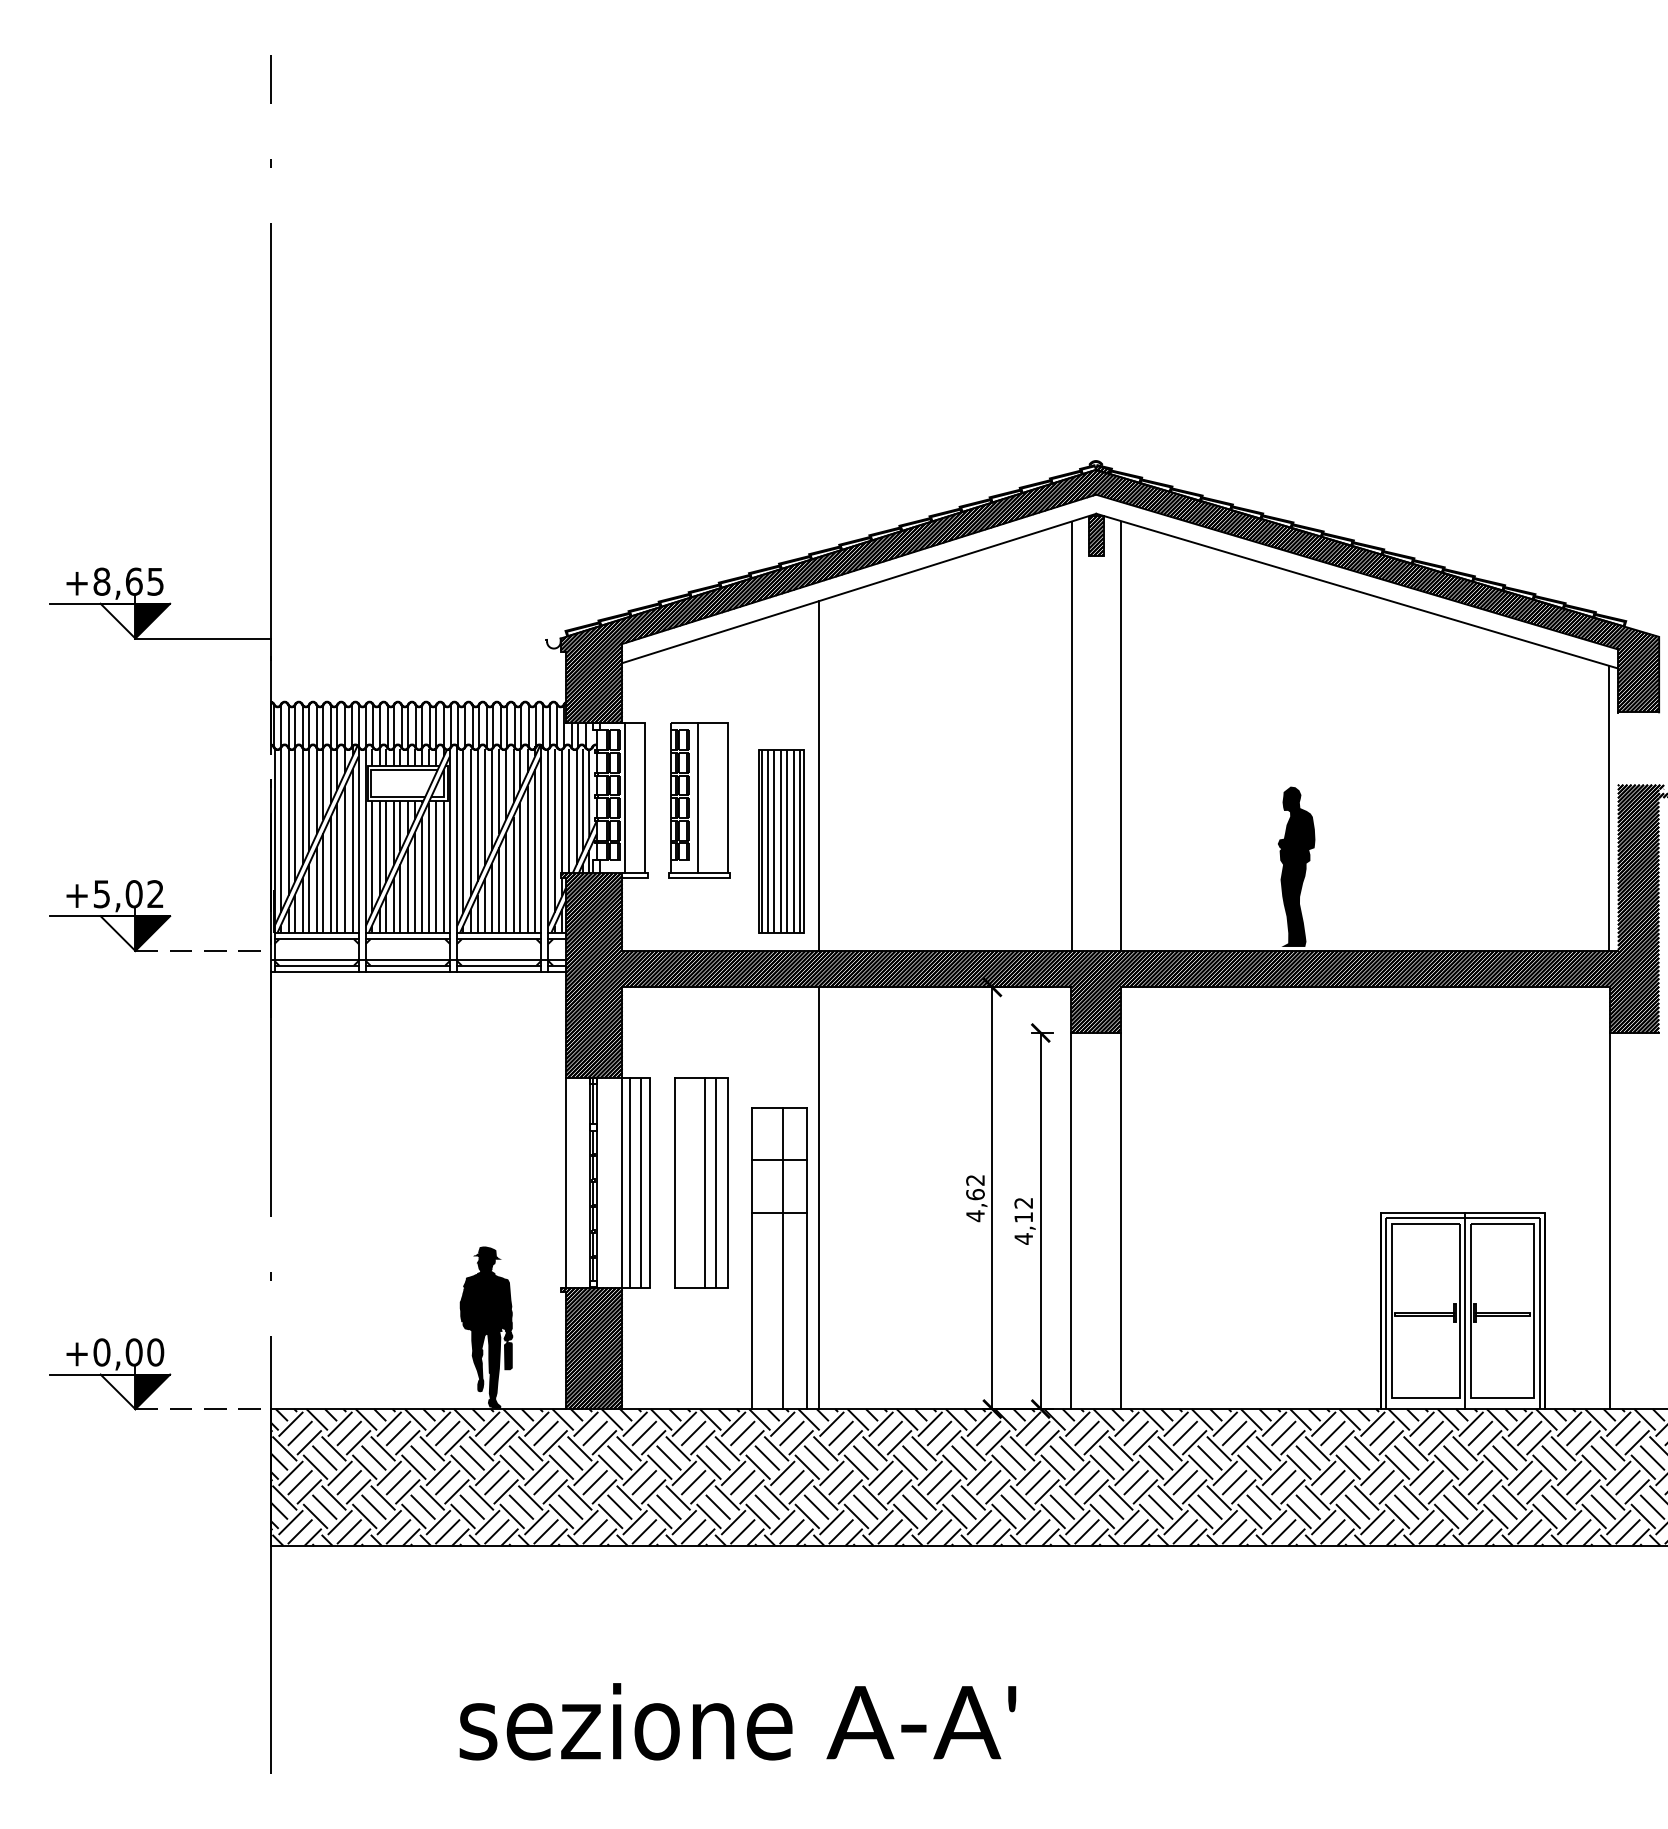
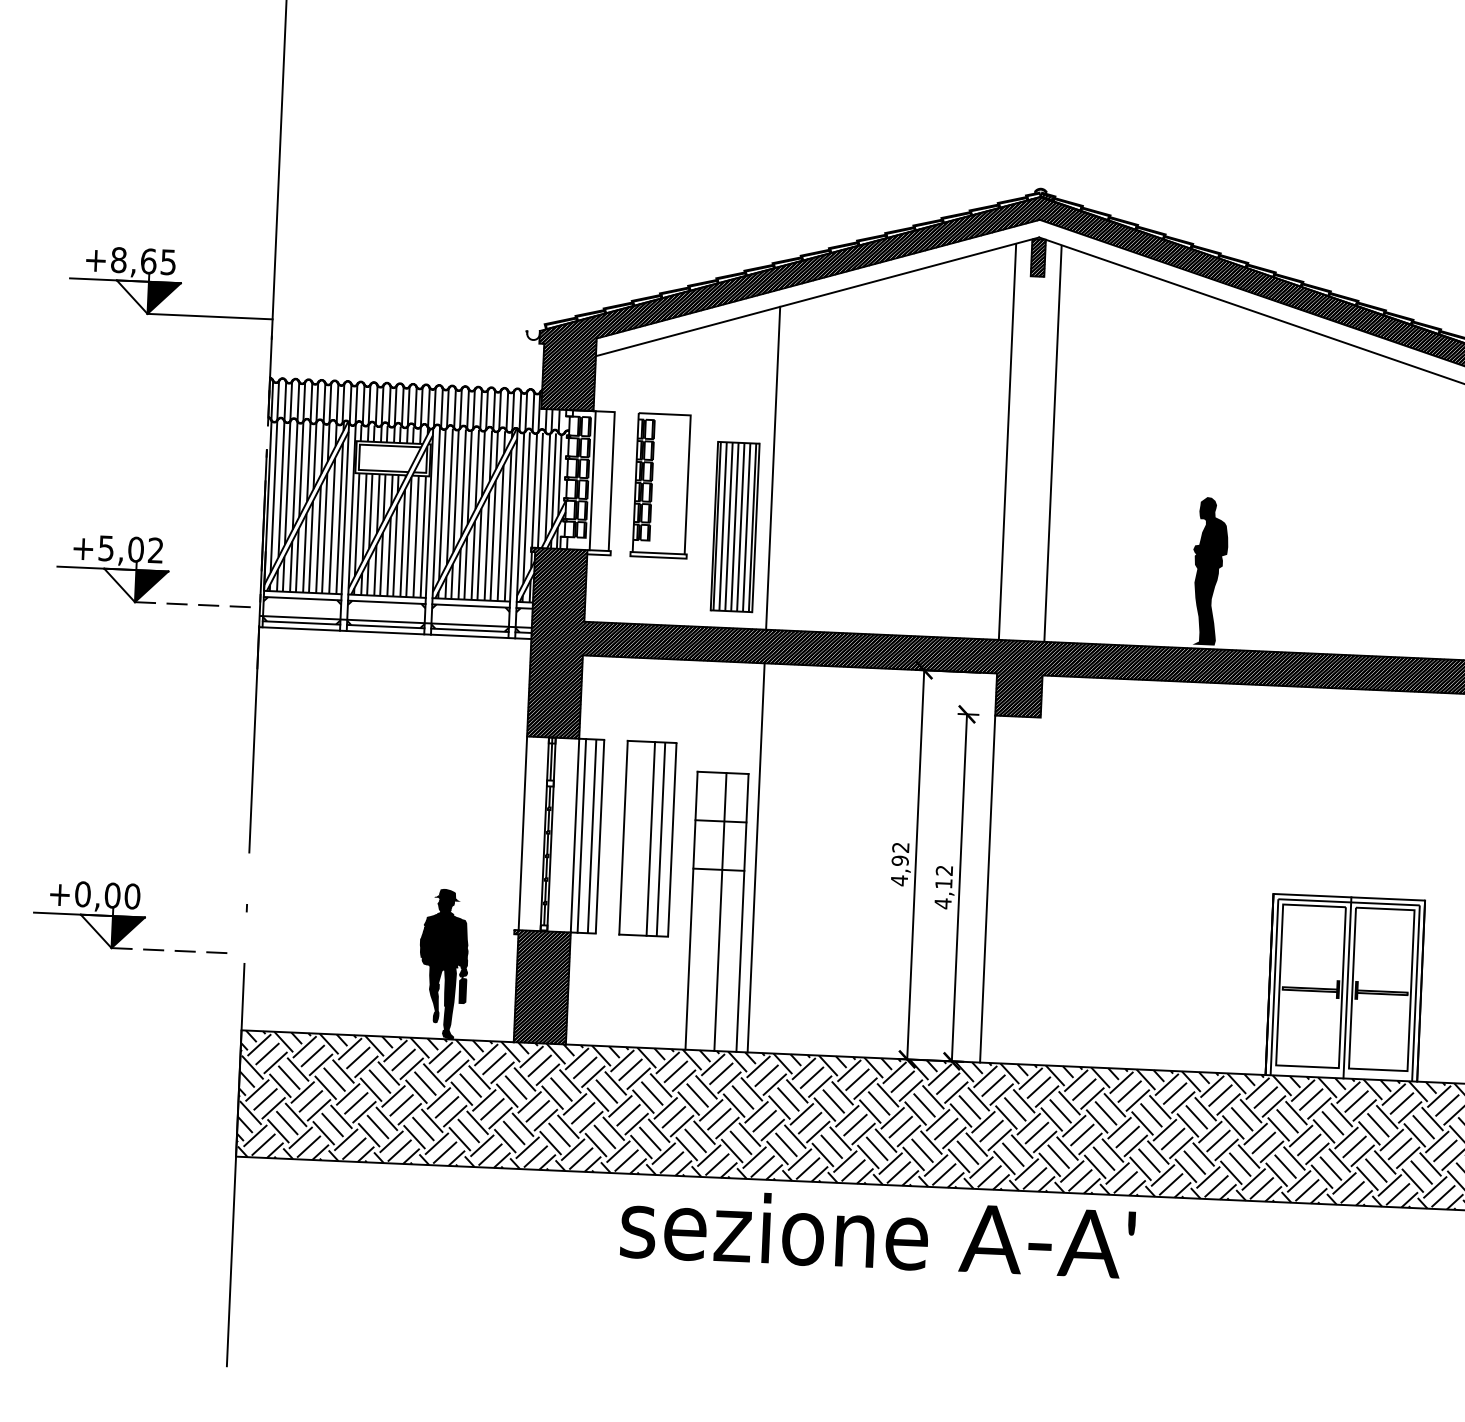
line: (697, 797) -> (659, 483), removed
text: (975, 1194) -> (900, 860), 4,62 -> 4,92
line: (1120, 1221) -> (1032, 891), removed
part: (154, 1374) -> (130, 916), moved
text: (737, 1721) -> (877, 1233), moved

